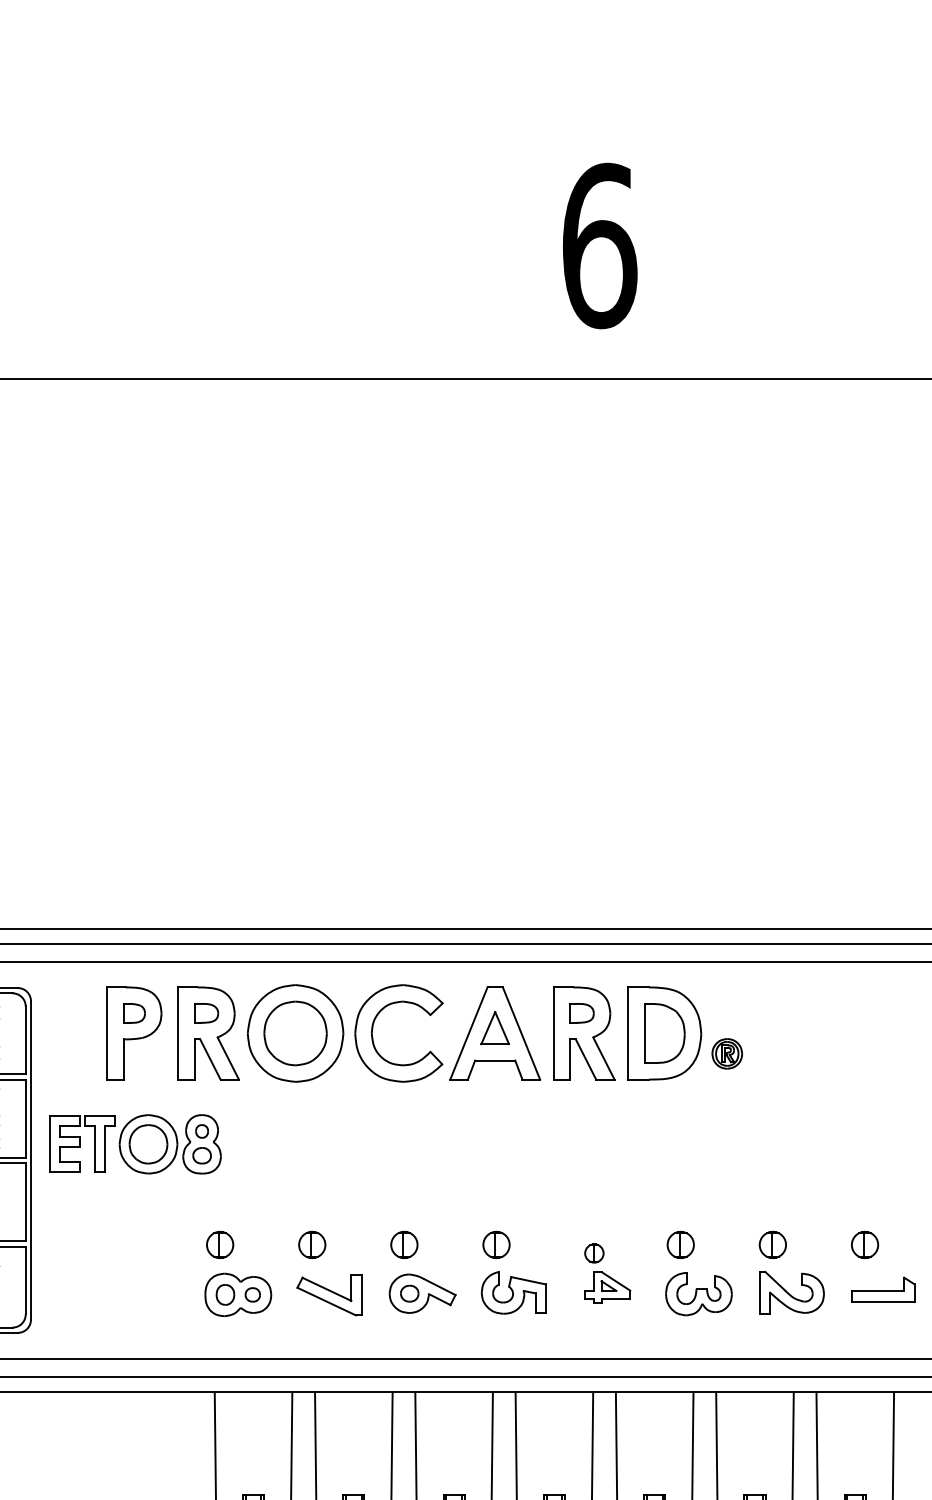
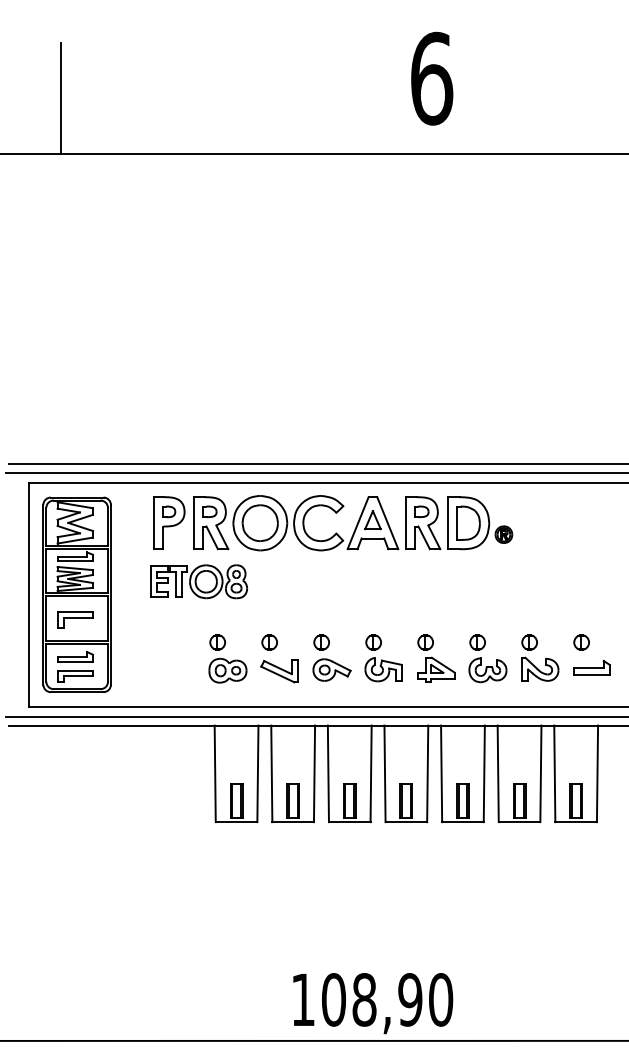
part: (136, 1143) -> (199, 581), moved
part: (607, 1273) -> (436, 658), size x1.43

